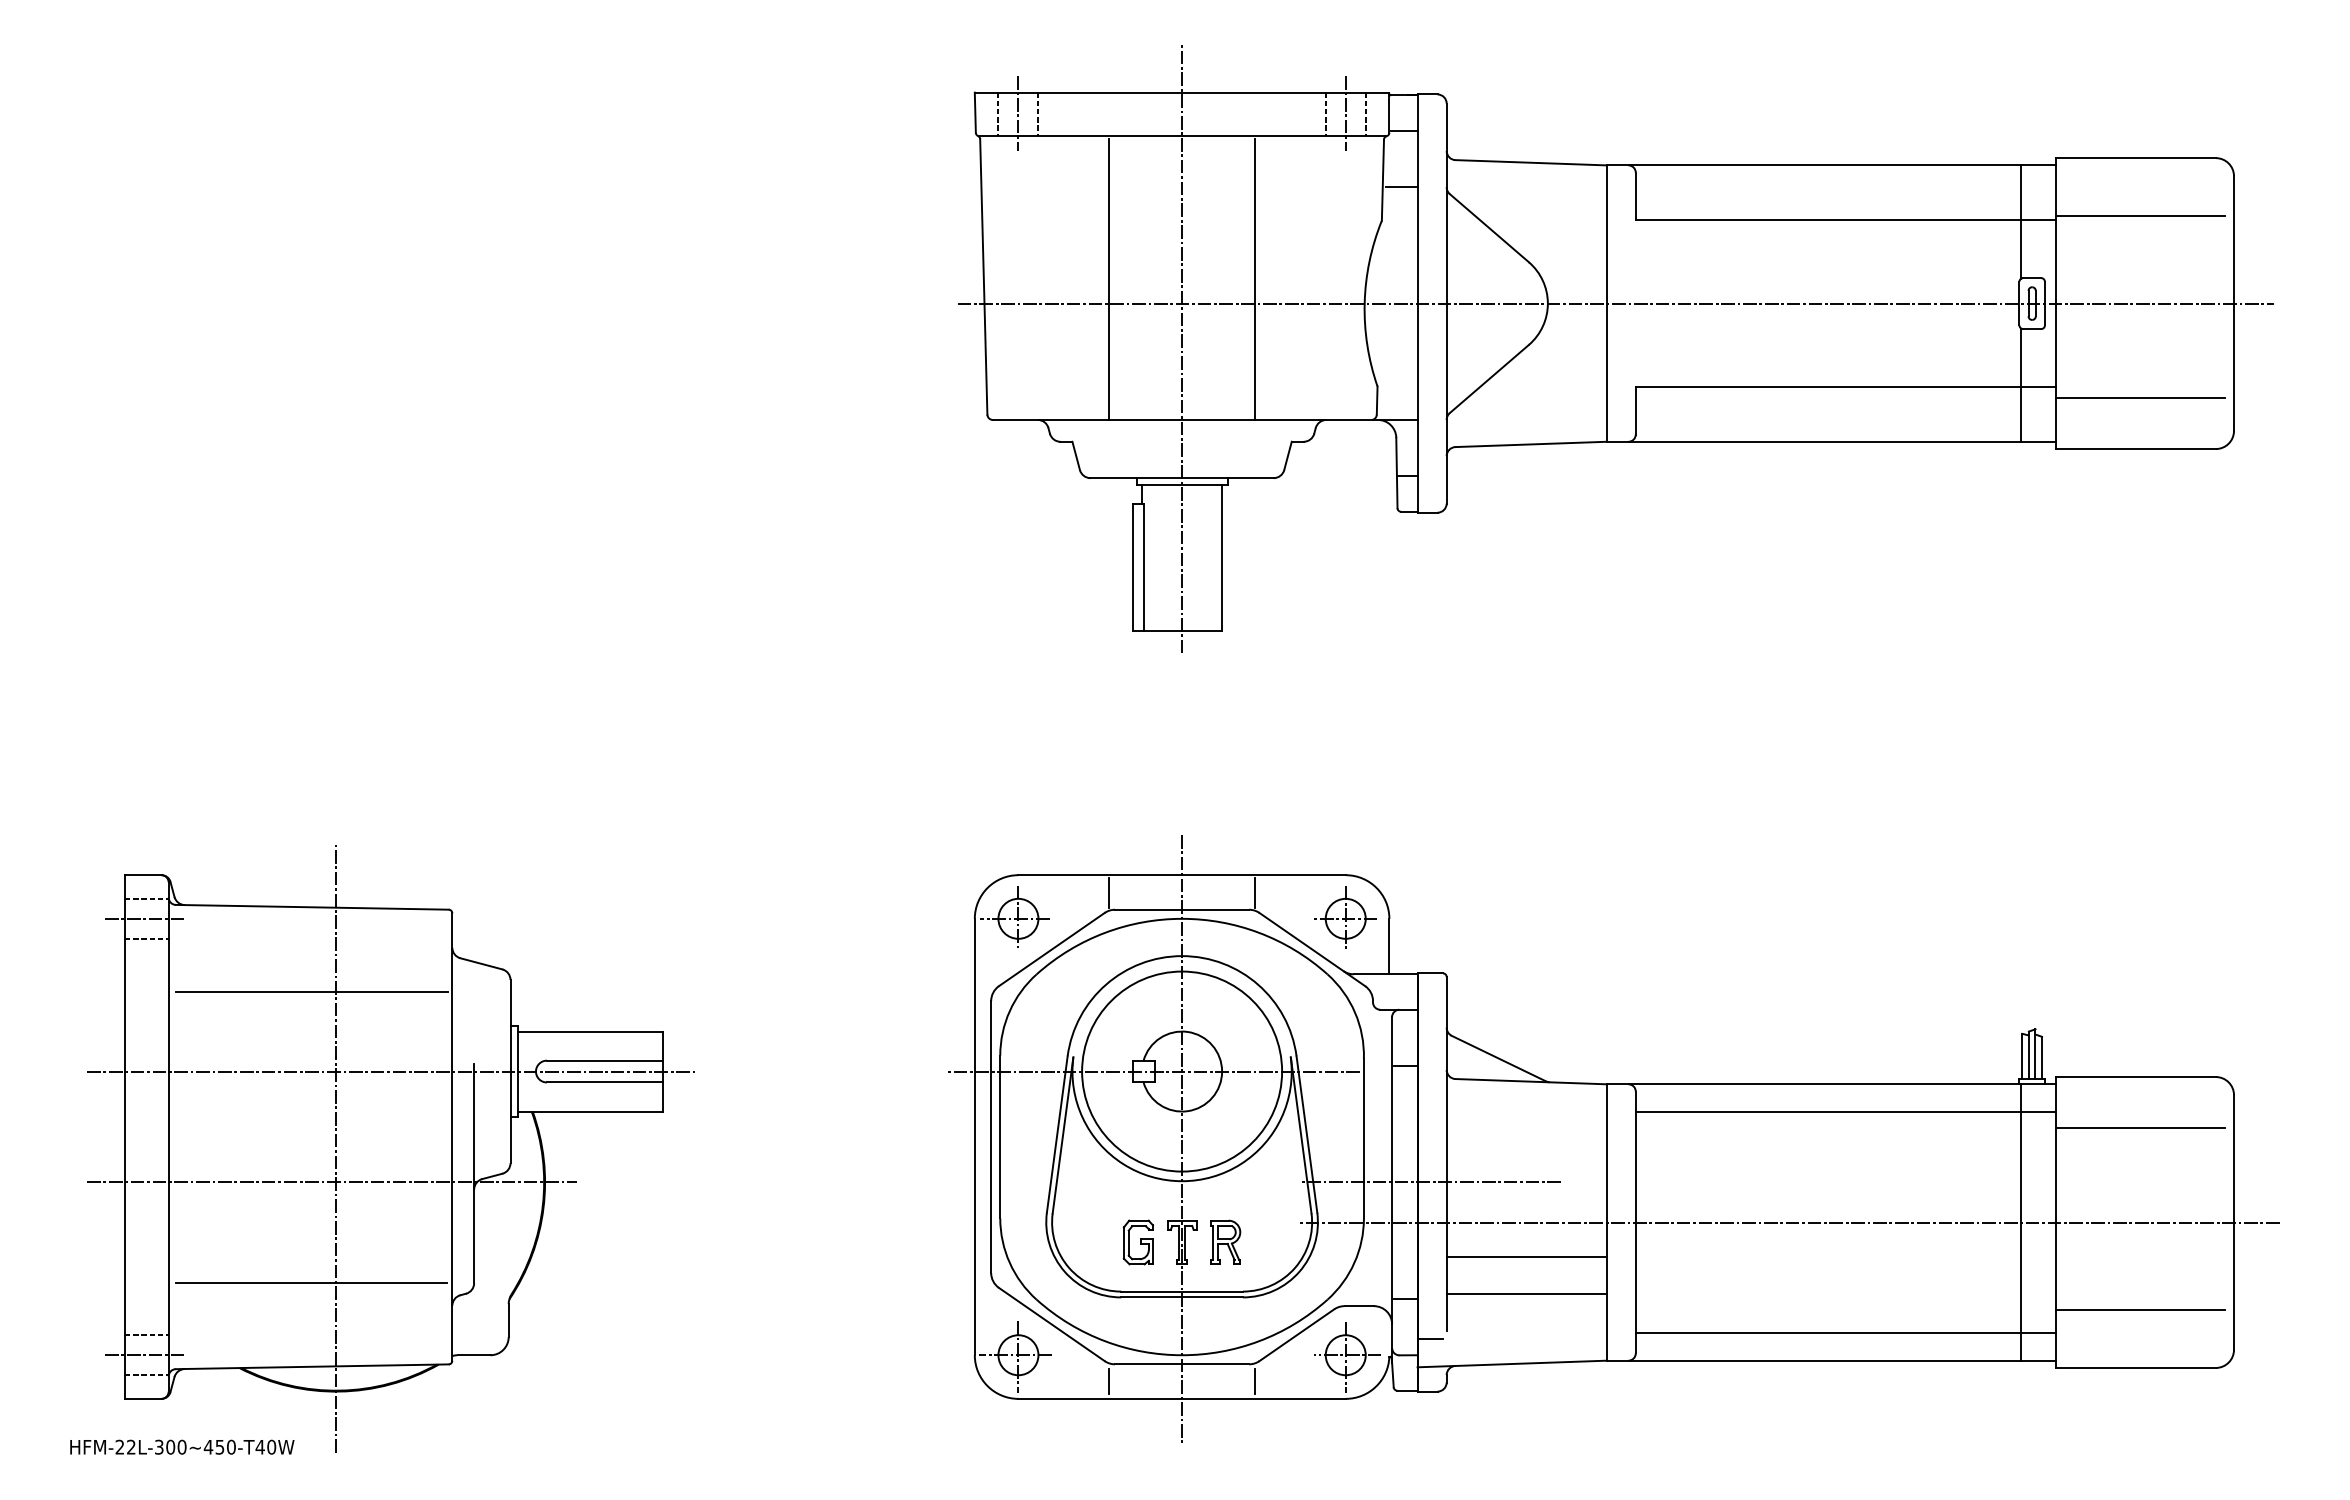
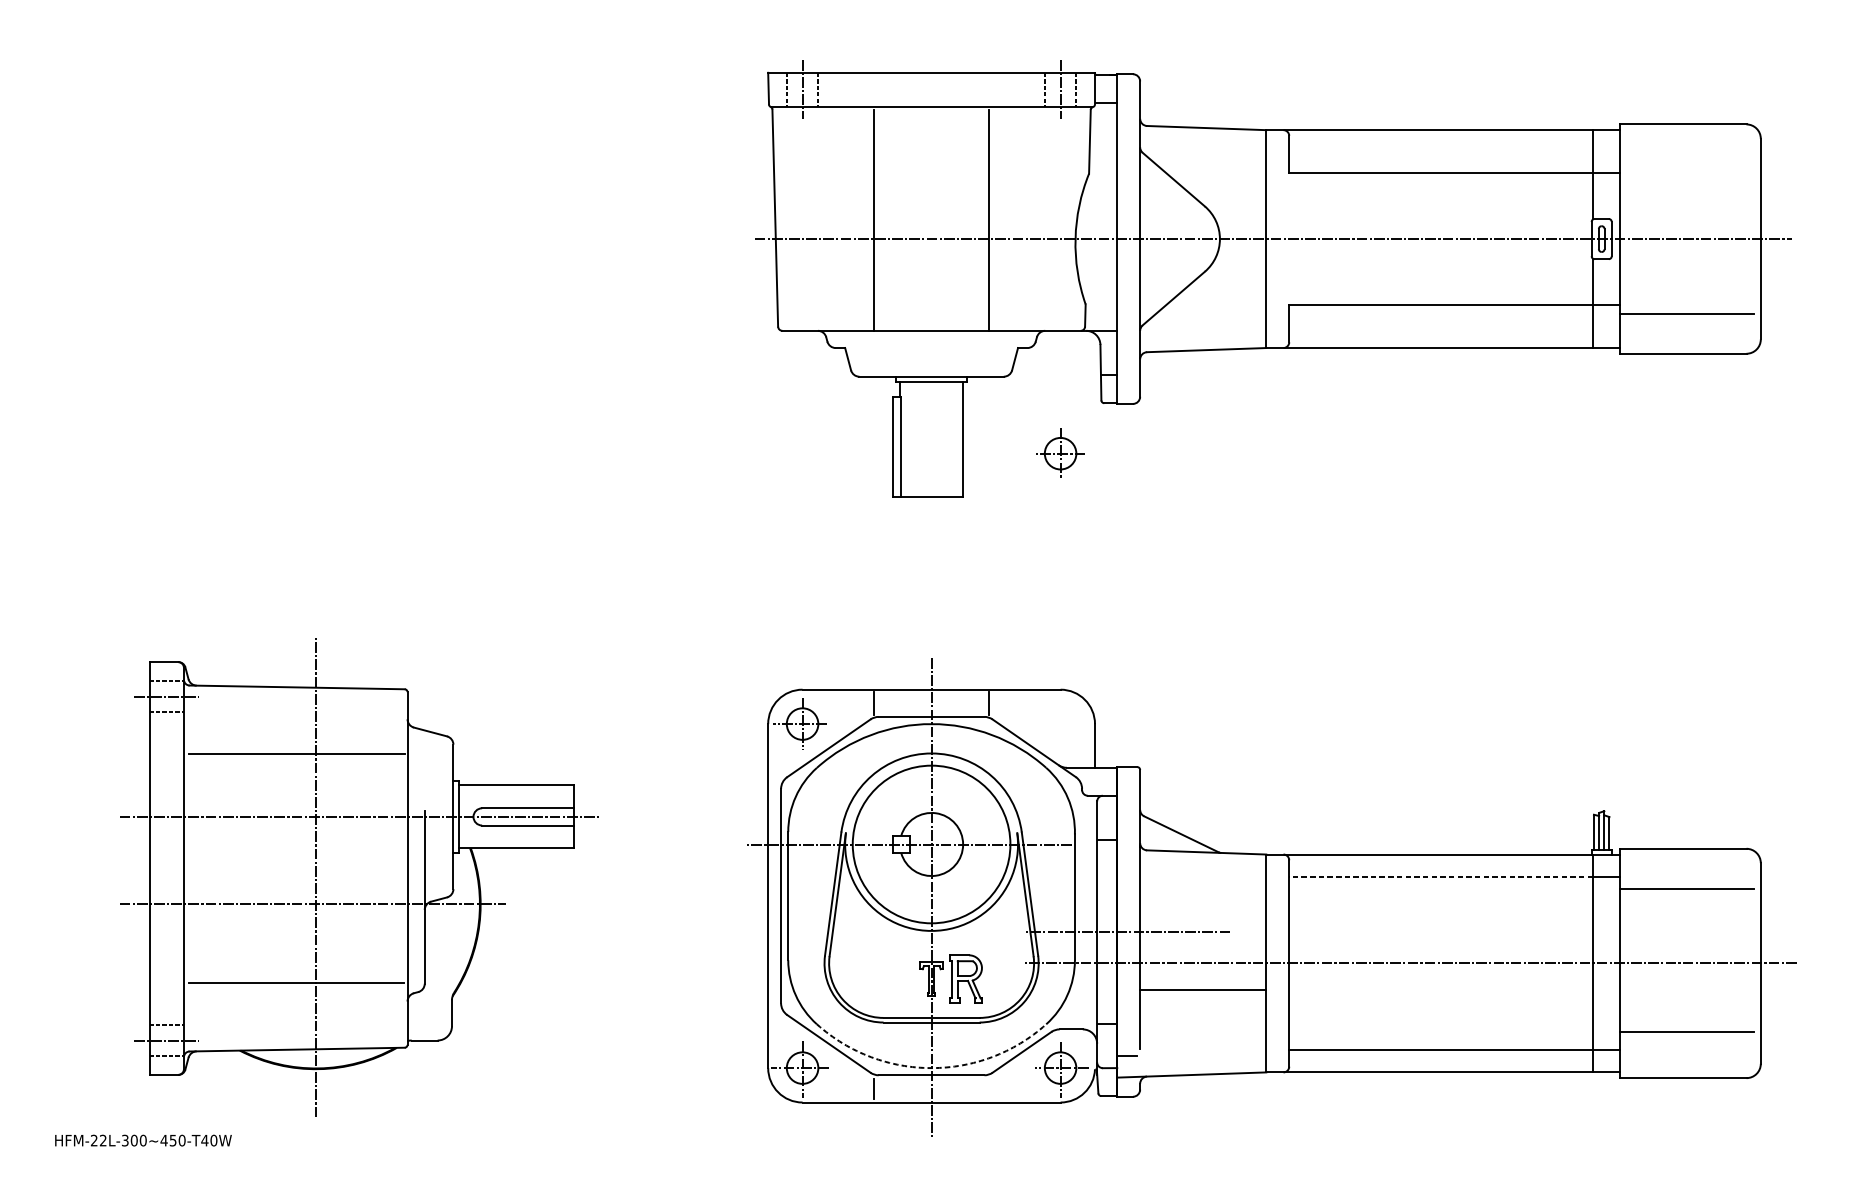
line: (1401, 187) -> (1104, 147), removed
line: (2139, 216) -> (1686, 170), removed
line: (1182, 348) -> (931, 274), removed
part: (1345, 917) -> (1060, 452), moved
line: (1828, 1112) -> (1441, 876), solid -> dashed
part: (390, 1148) -> (358, 877), moved
part: (1225, 1241) -> (965, 978), size x1.4
part: (1138, 1242) -> (897, 979), removed
line: (1526, 1293) -> (1203, 1019), removed
arc: (1182, 1355) -> (931, 1068), solid -> dashed
line: (1254, 1381) -> (988, 1088), removed

